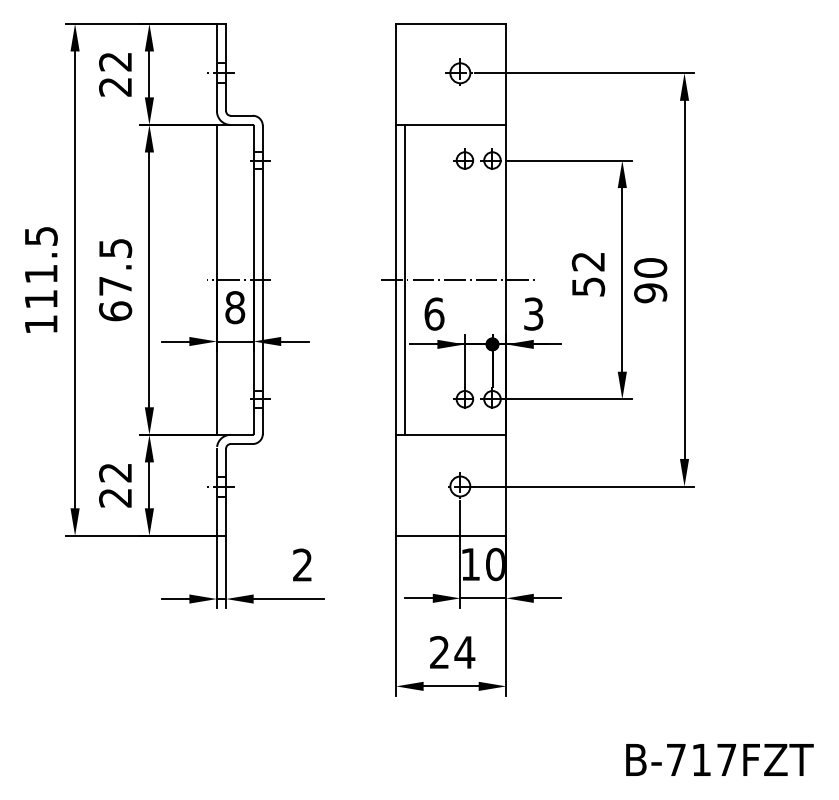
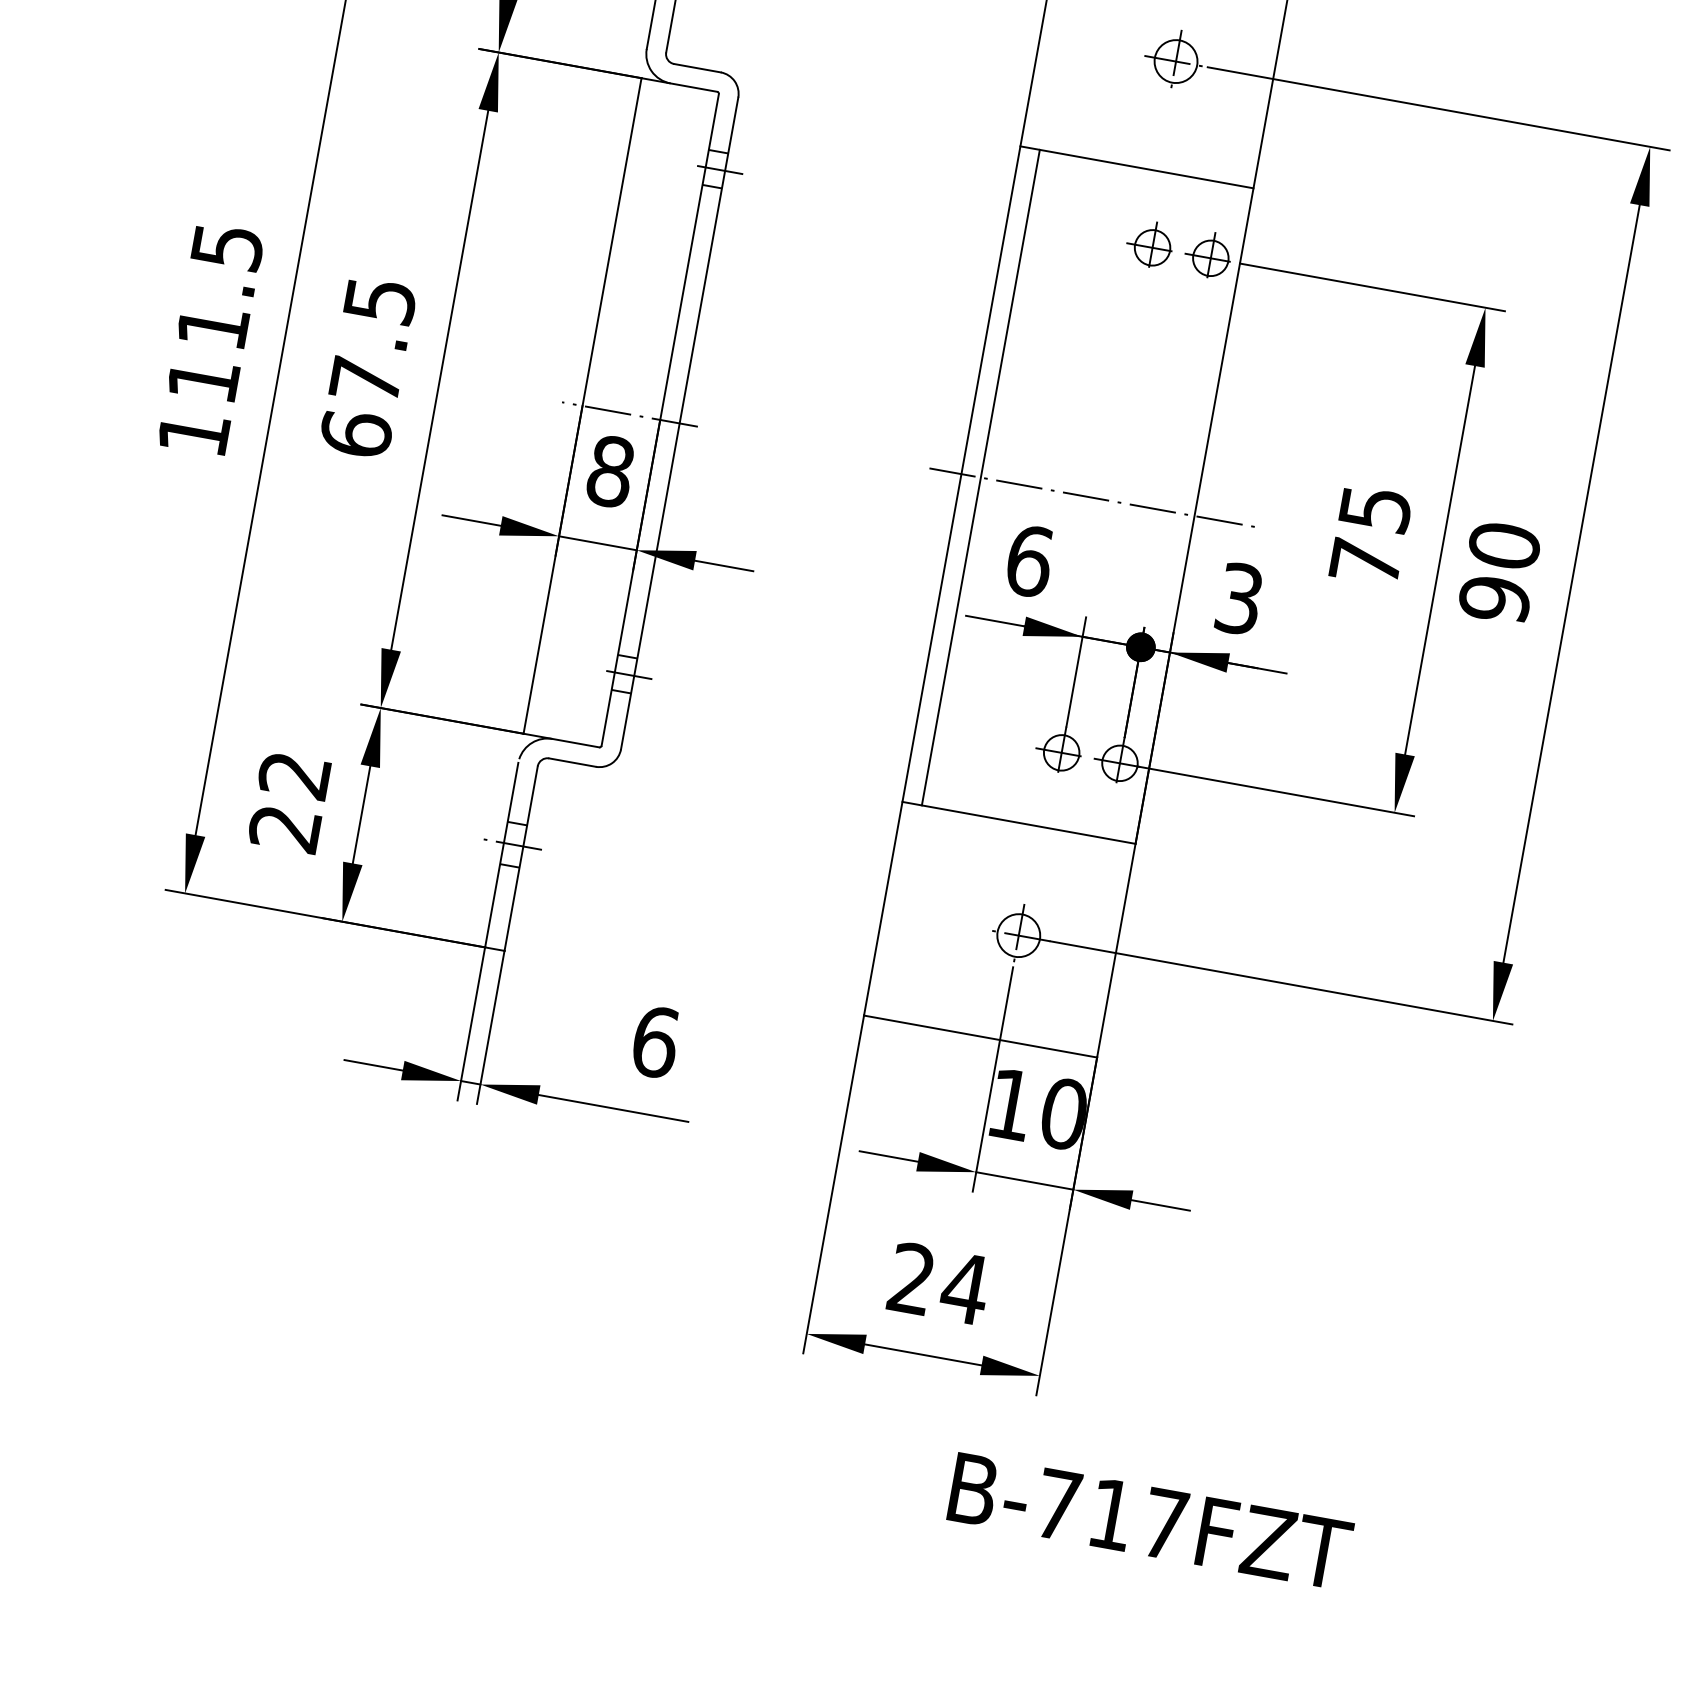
text: (588, 274) -> (1370, 535), 52 -> 75
text: (302, 564) -> (655, 1040), 2 -> 6
text: (719, 759) -> (1149, 1520), moved

